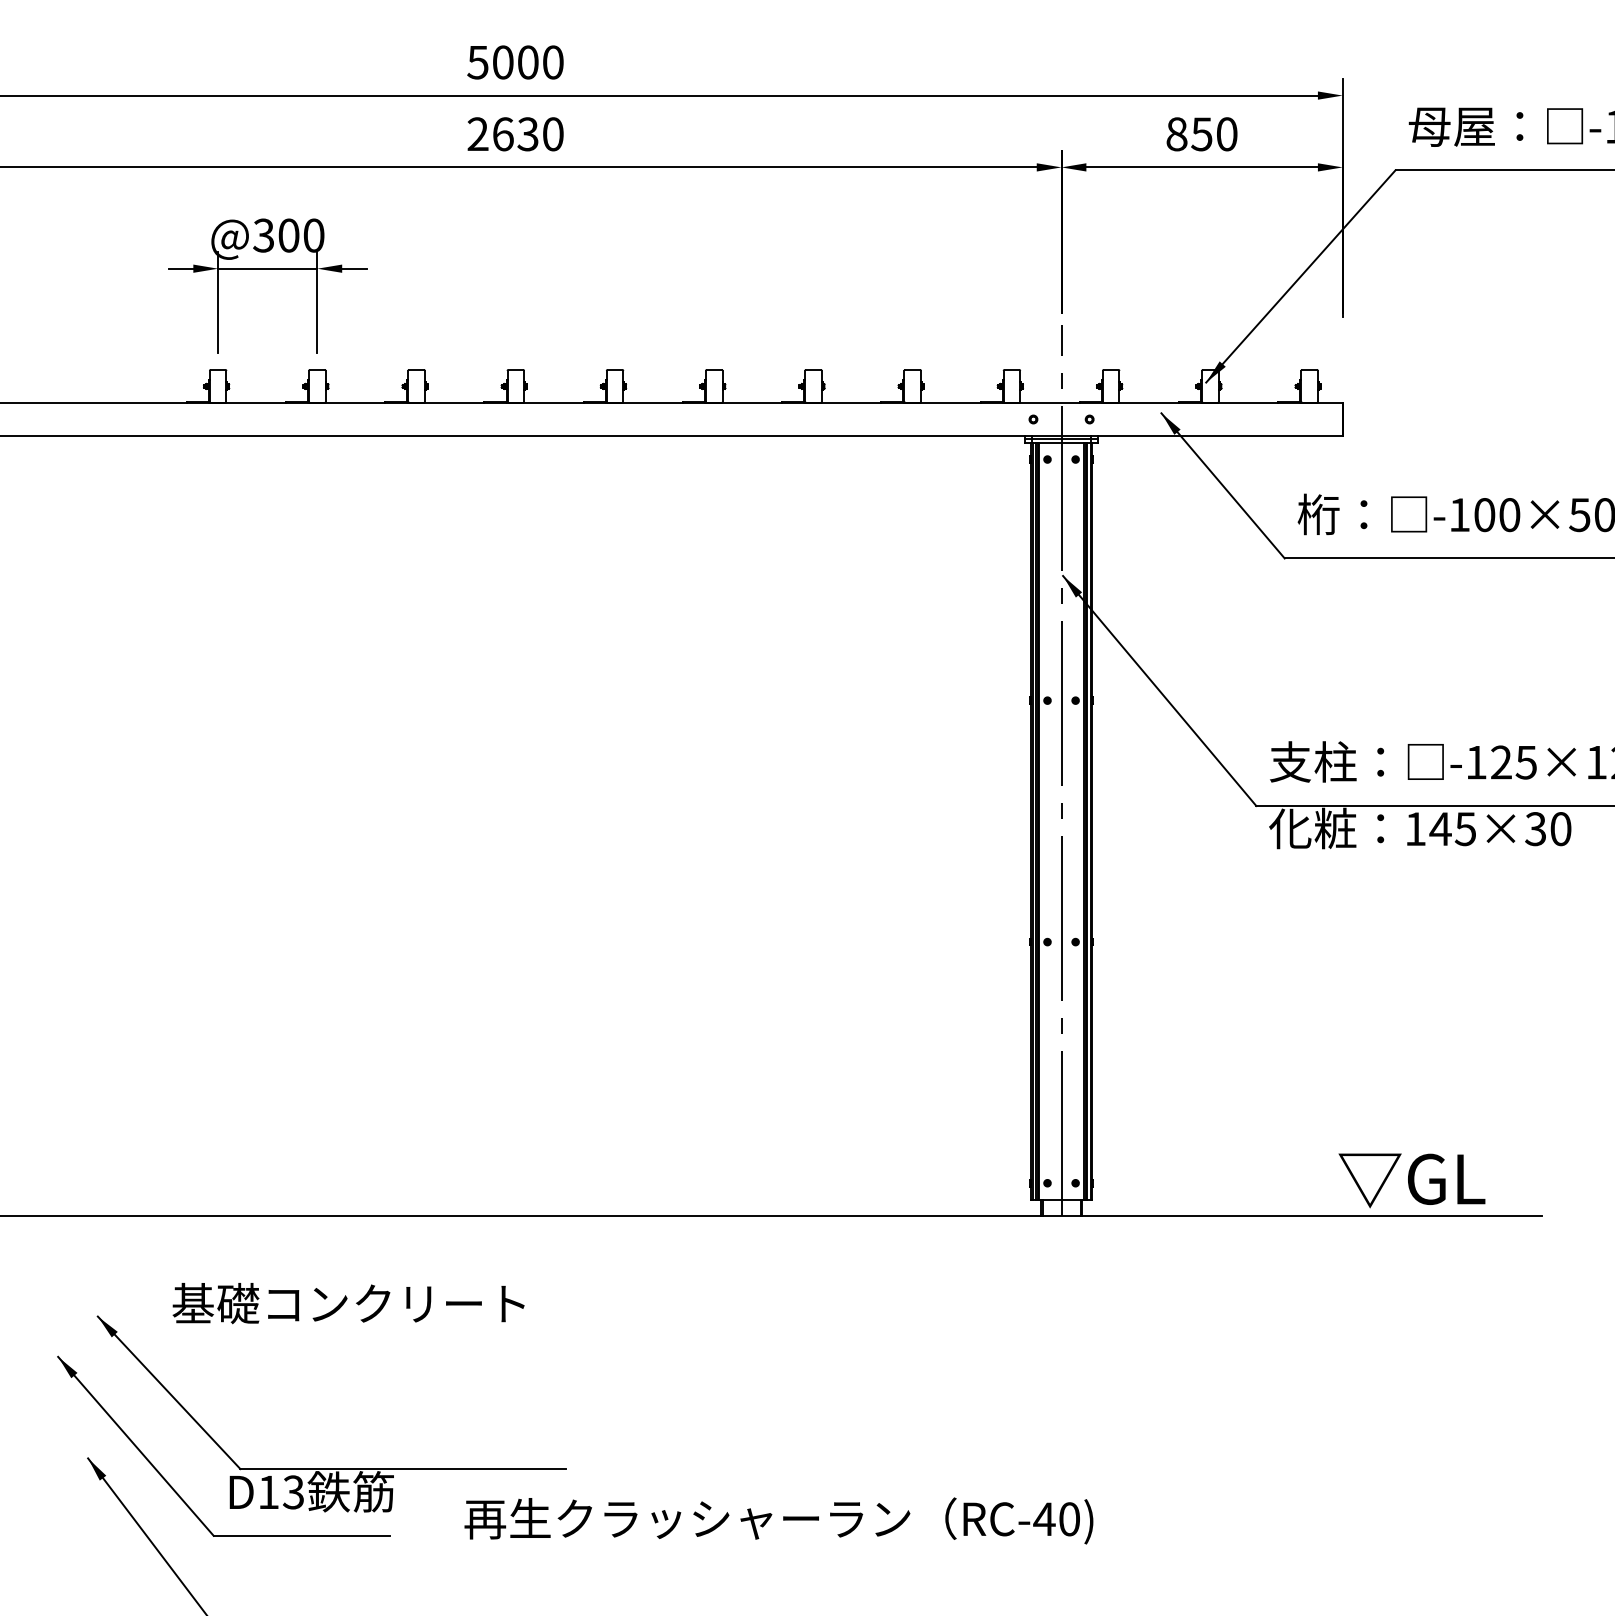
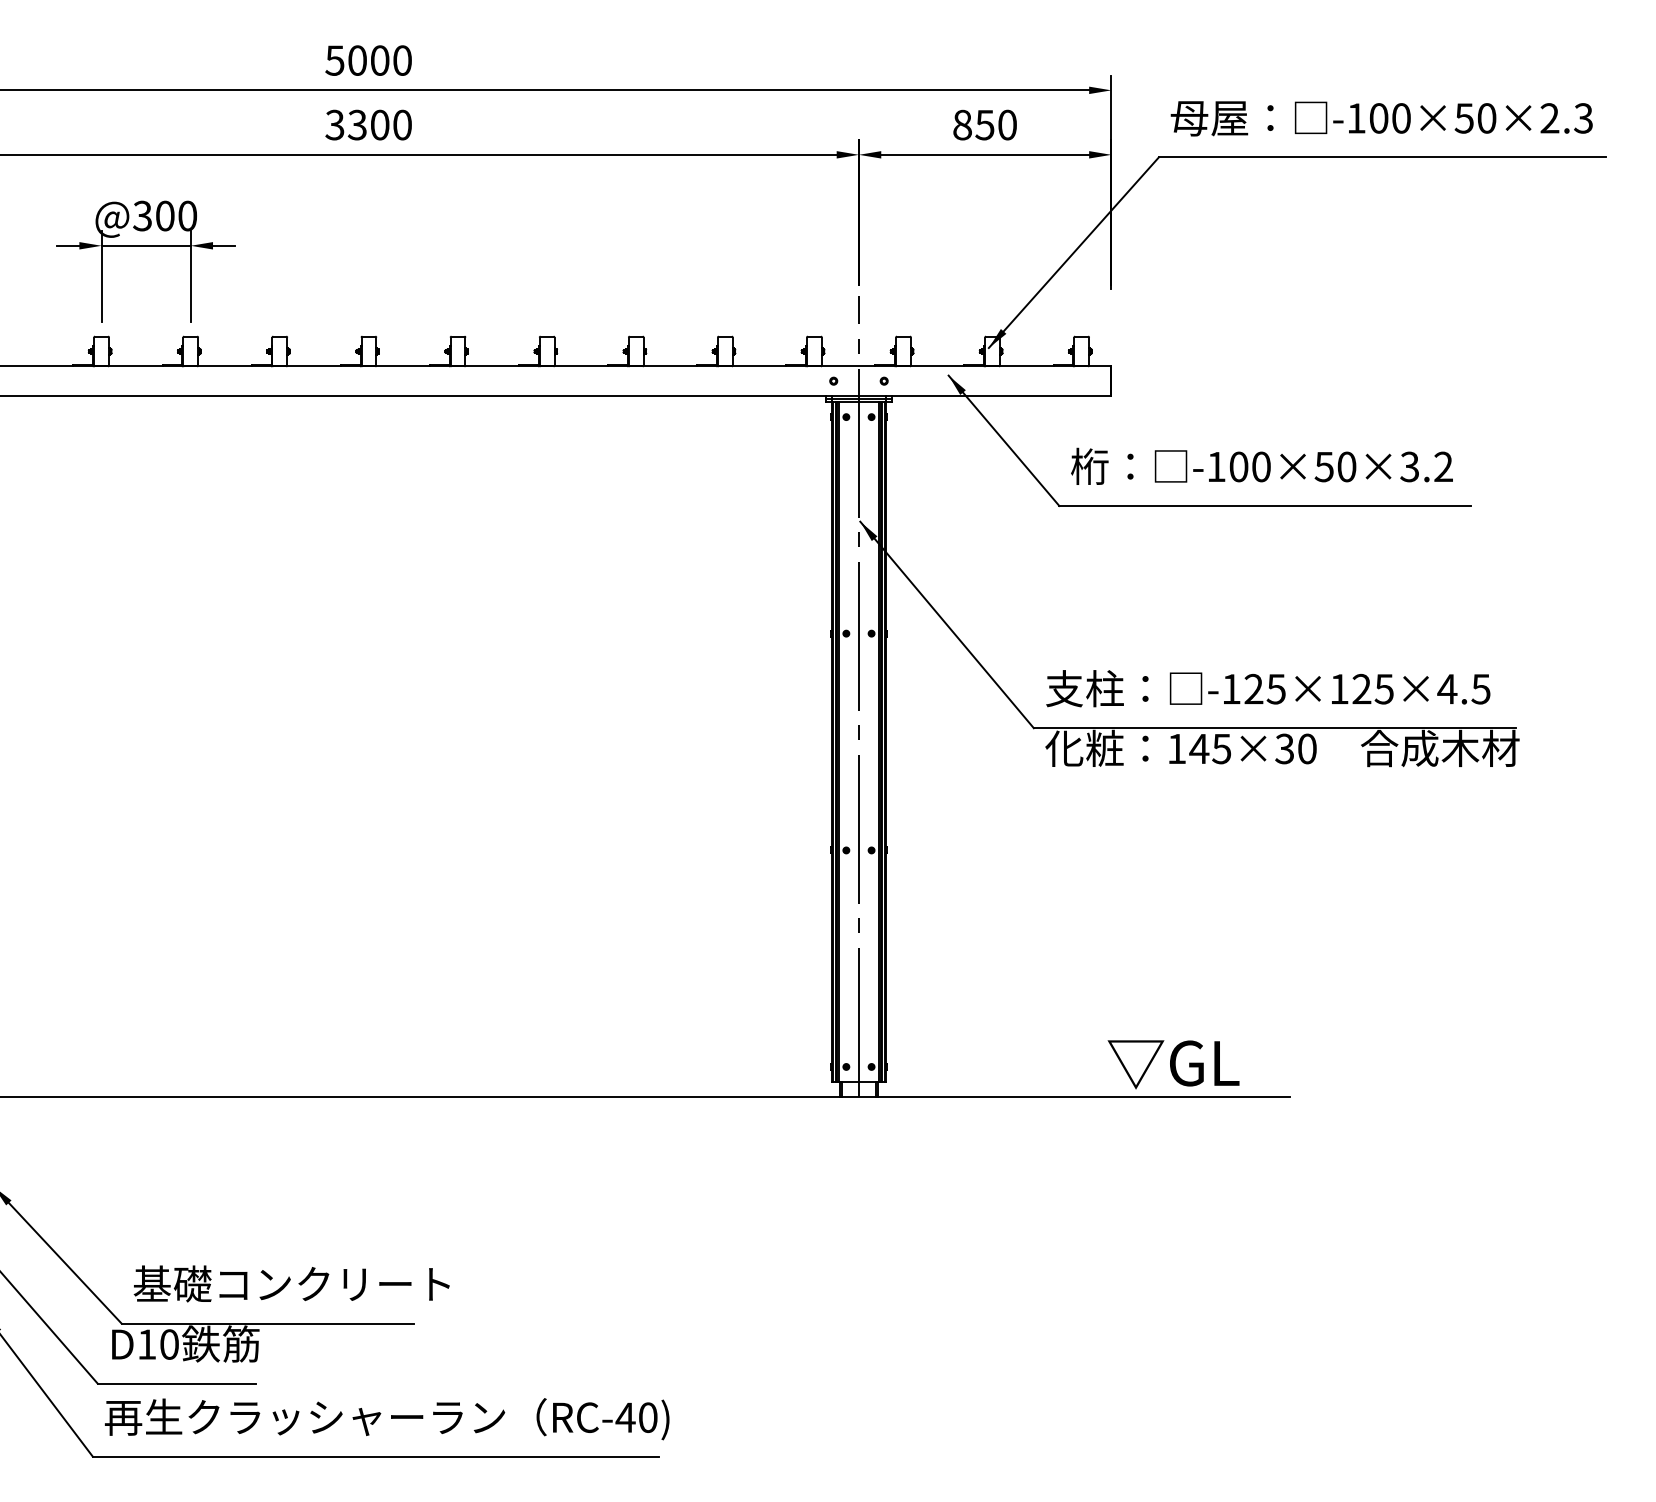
text: (503, 133) -> (357, 124), 2630 -> 3300
text: (348, 1303) -> (291, 1283), moved
text: (292, 1492) -> (168, 1344), D13 -> D10
text: (779, 1521) -> (387, 1419), moved

